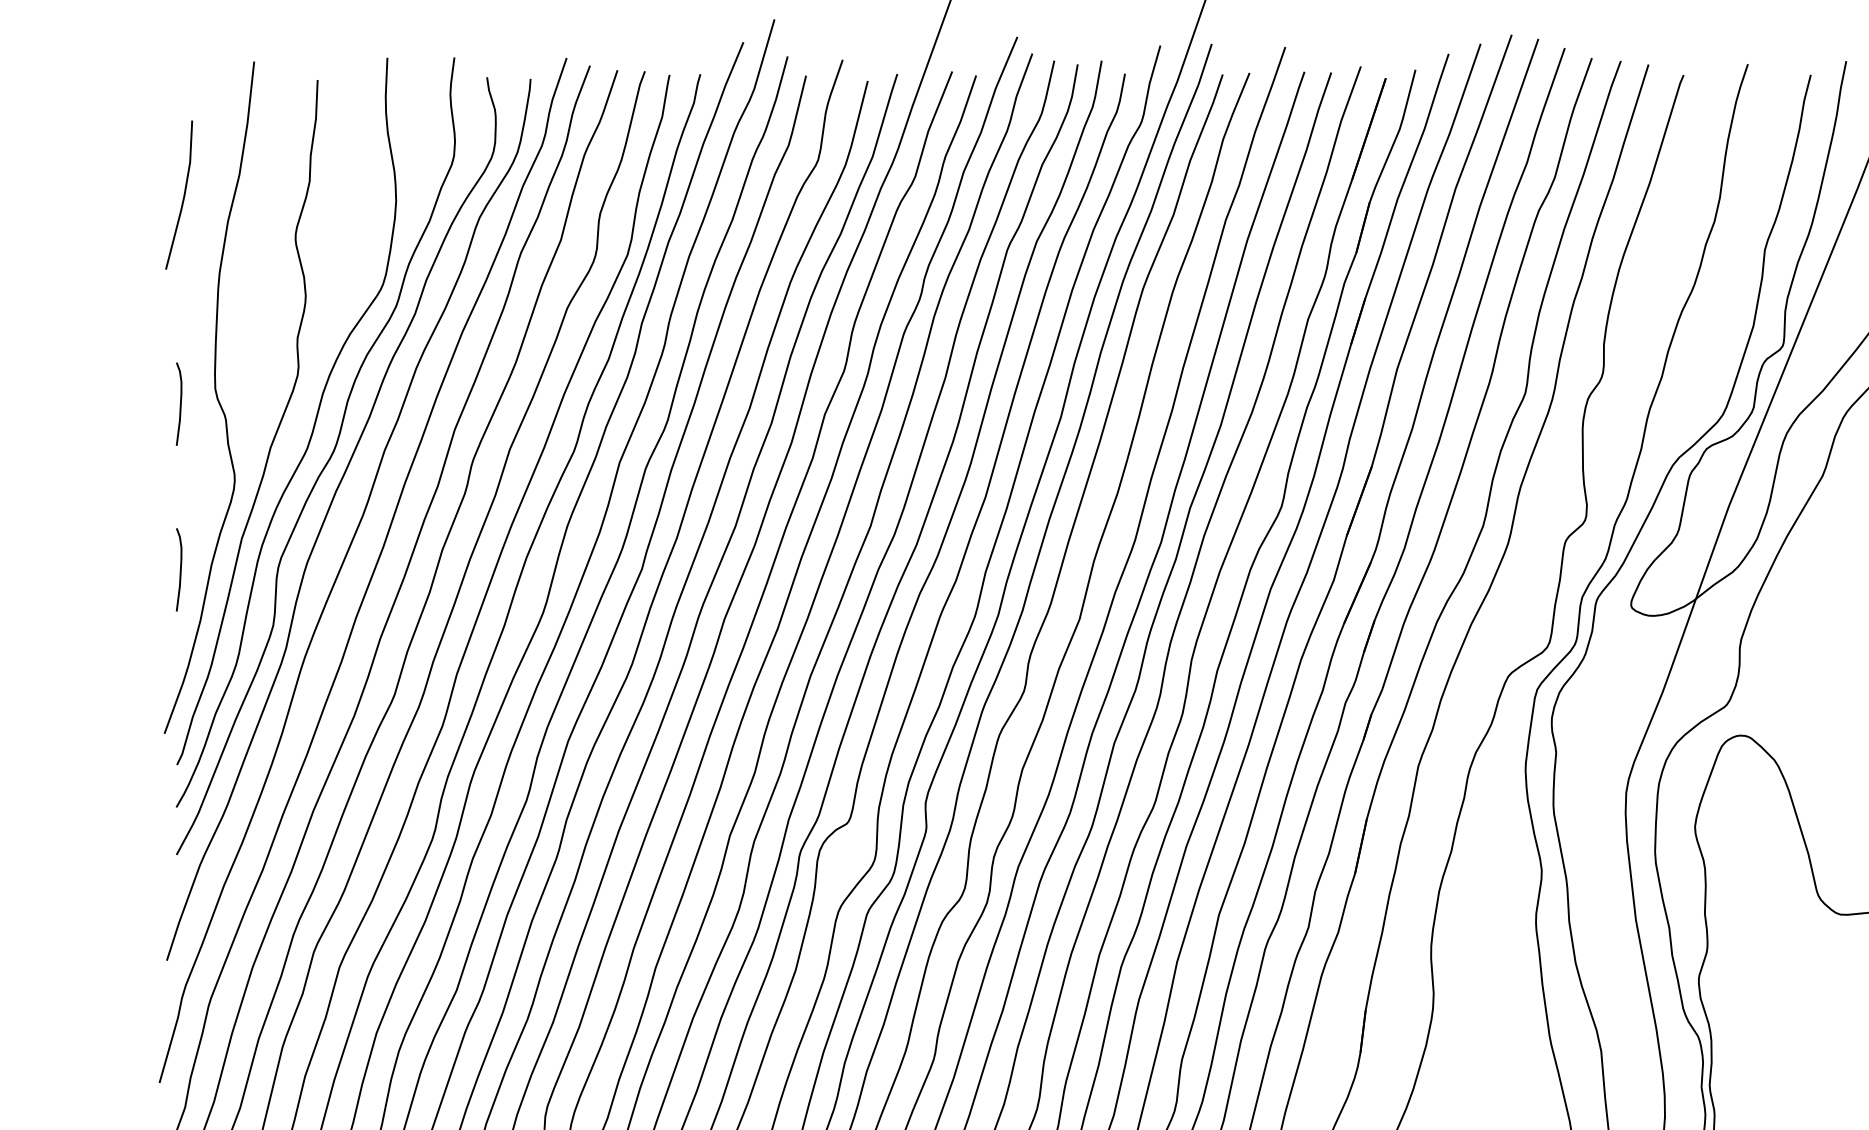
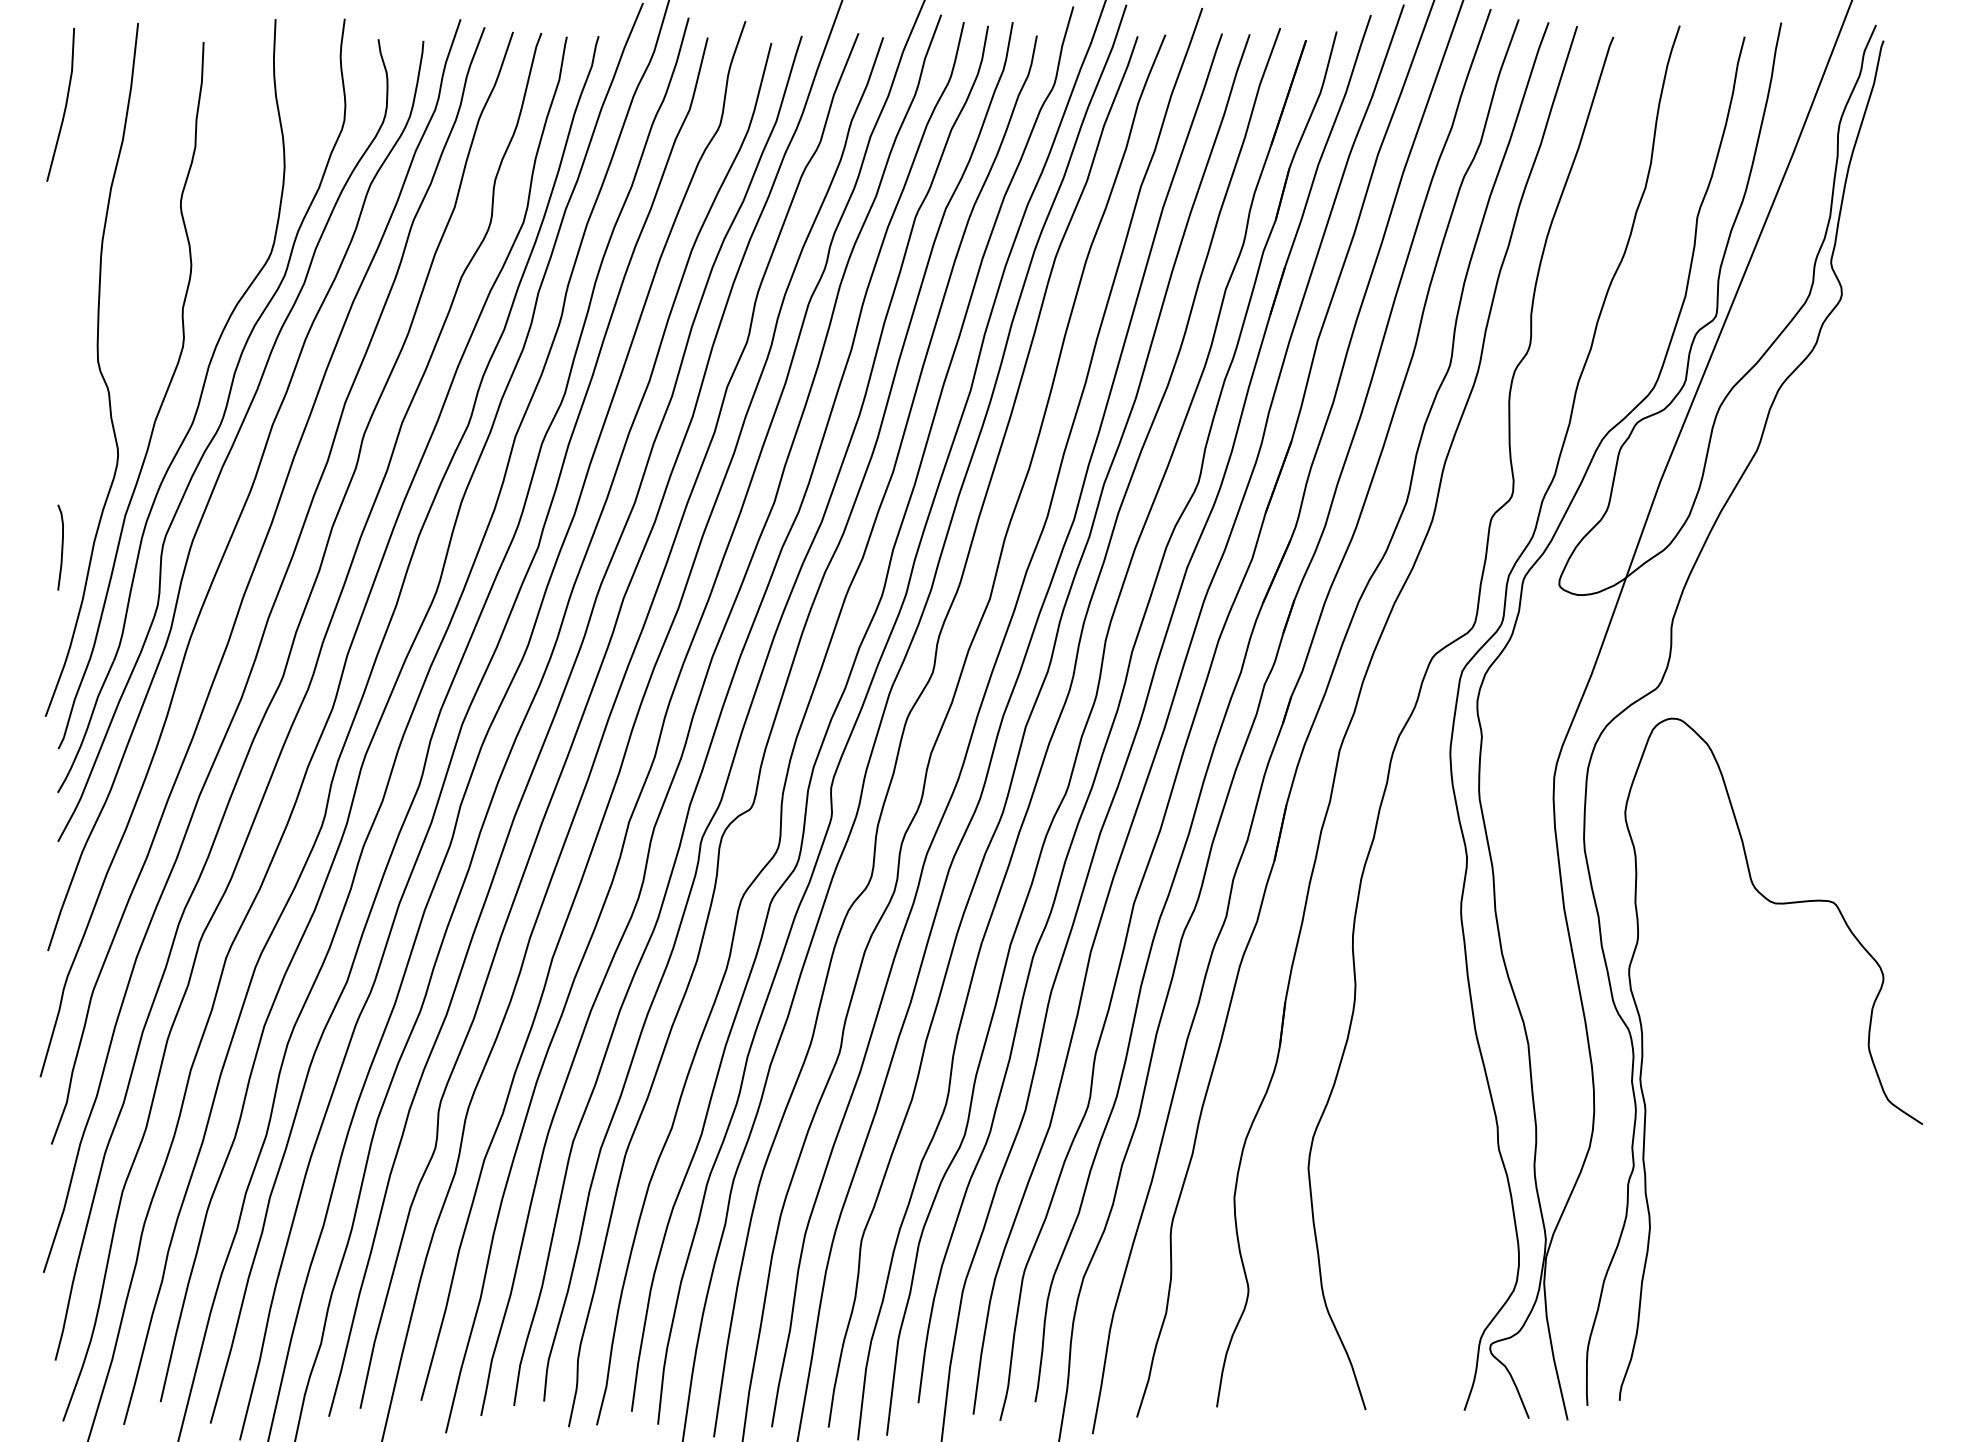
line: (183, 194) -> (65, 104), moved
curve: (179, 404) -> (61, 376), removed

